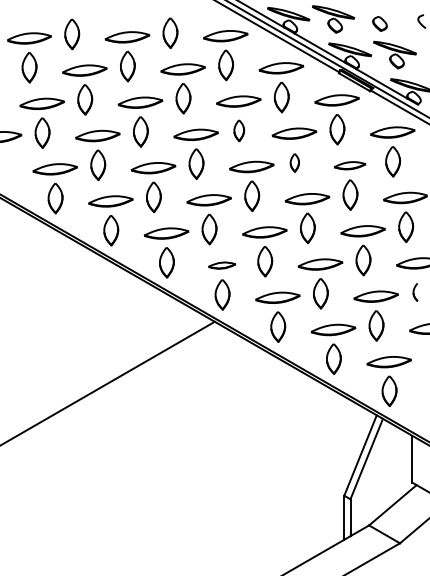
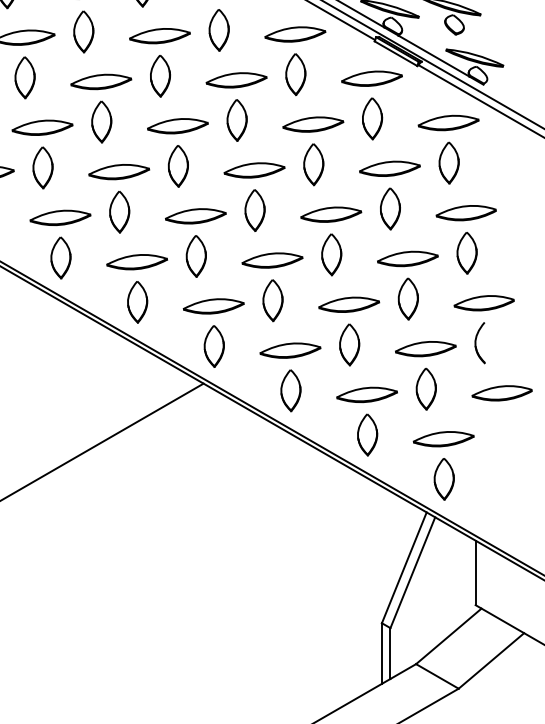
part: (239, 130) -> (237, 120), size x1.43
part: (294, 162) -> (313, 164), size x1.67
part: (349, 165) -> (389, 168), size x1.43
part: (221, 265) -> (212, 306), size x1.67
part: (415, 292) -> (480, 343), size x1.67

